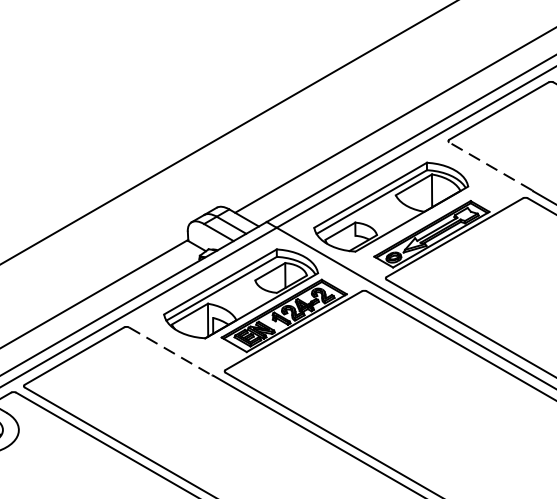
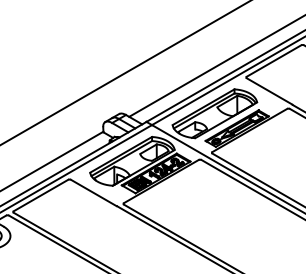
line: (490, 166) -> (269, 91), dashed -> solid
line: (171, 352) -> (94, 193), dashed -> solid

